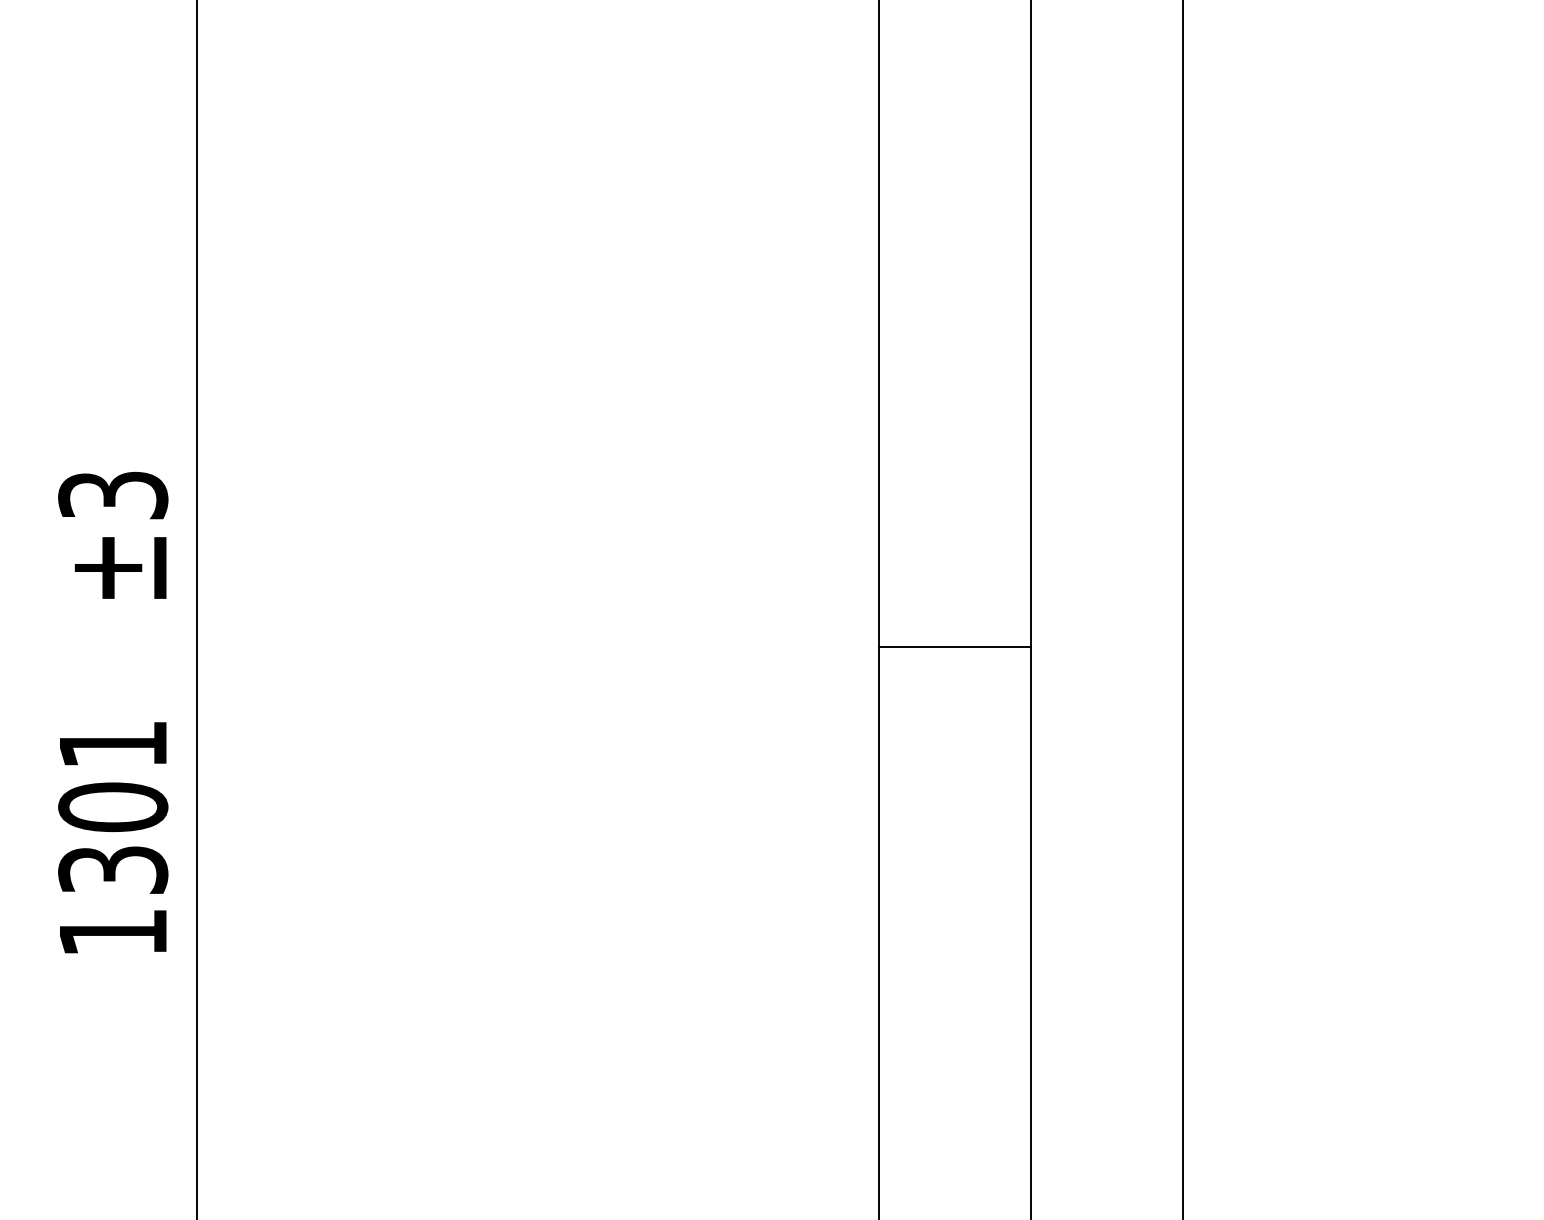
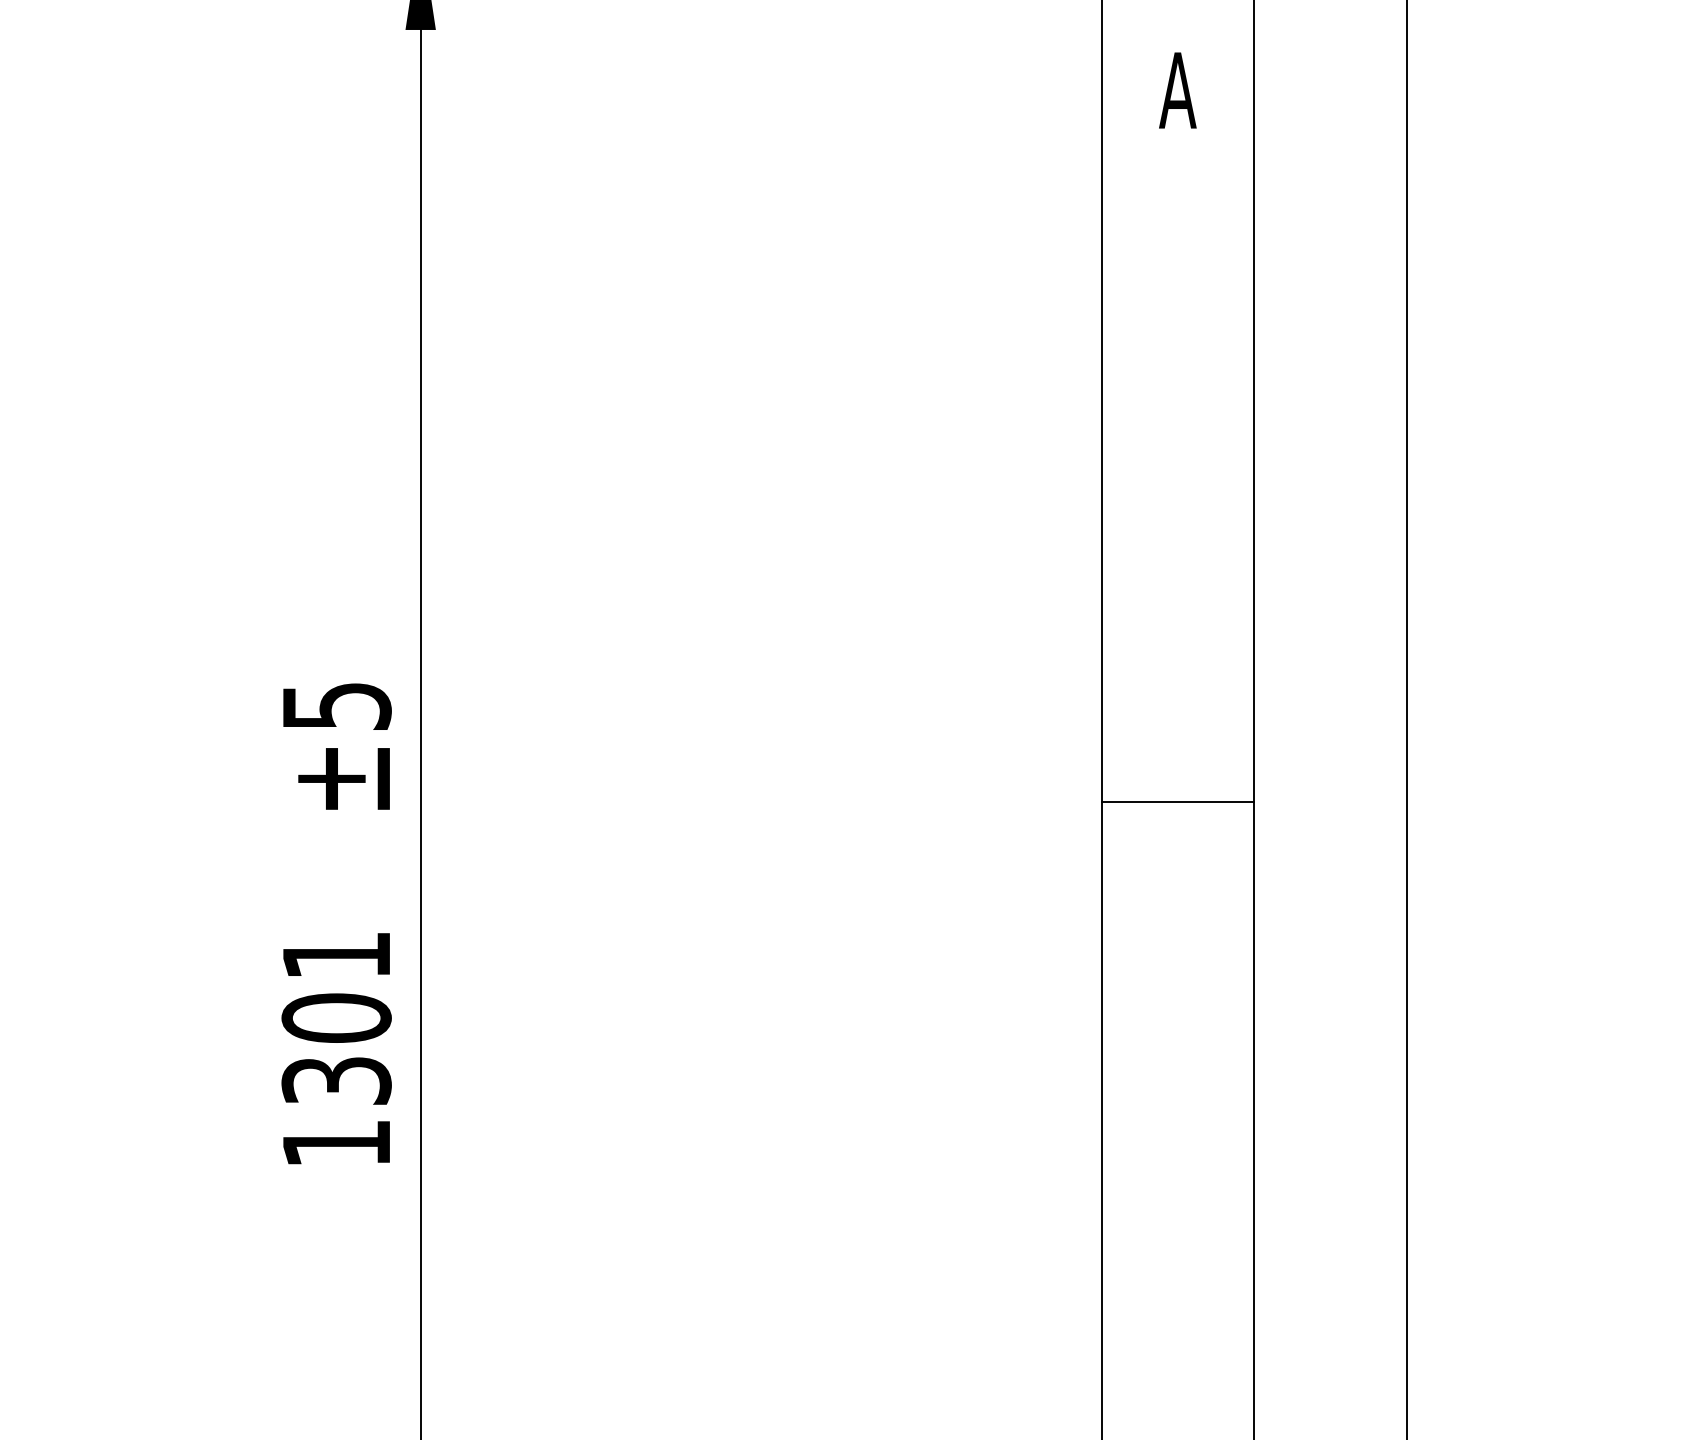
text: (113, 495) -> (336, 706), ±3 -> ±5
line: (955, 647) -> (1178, 802), moved

